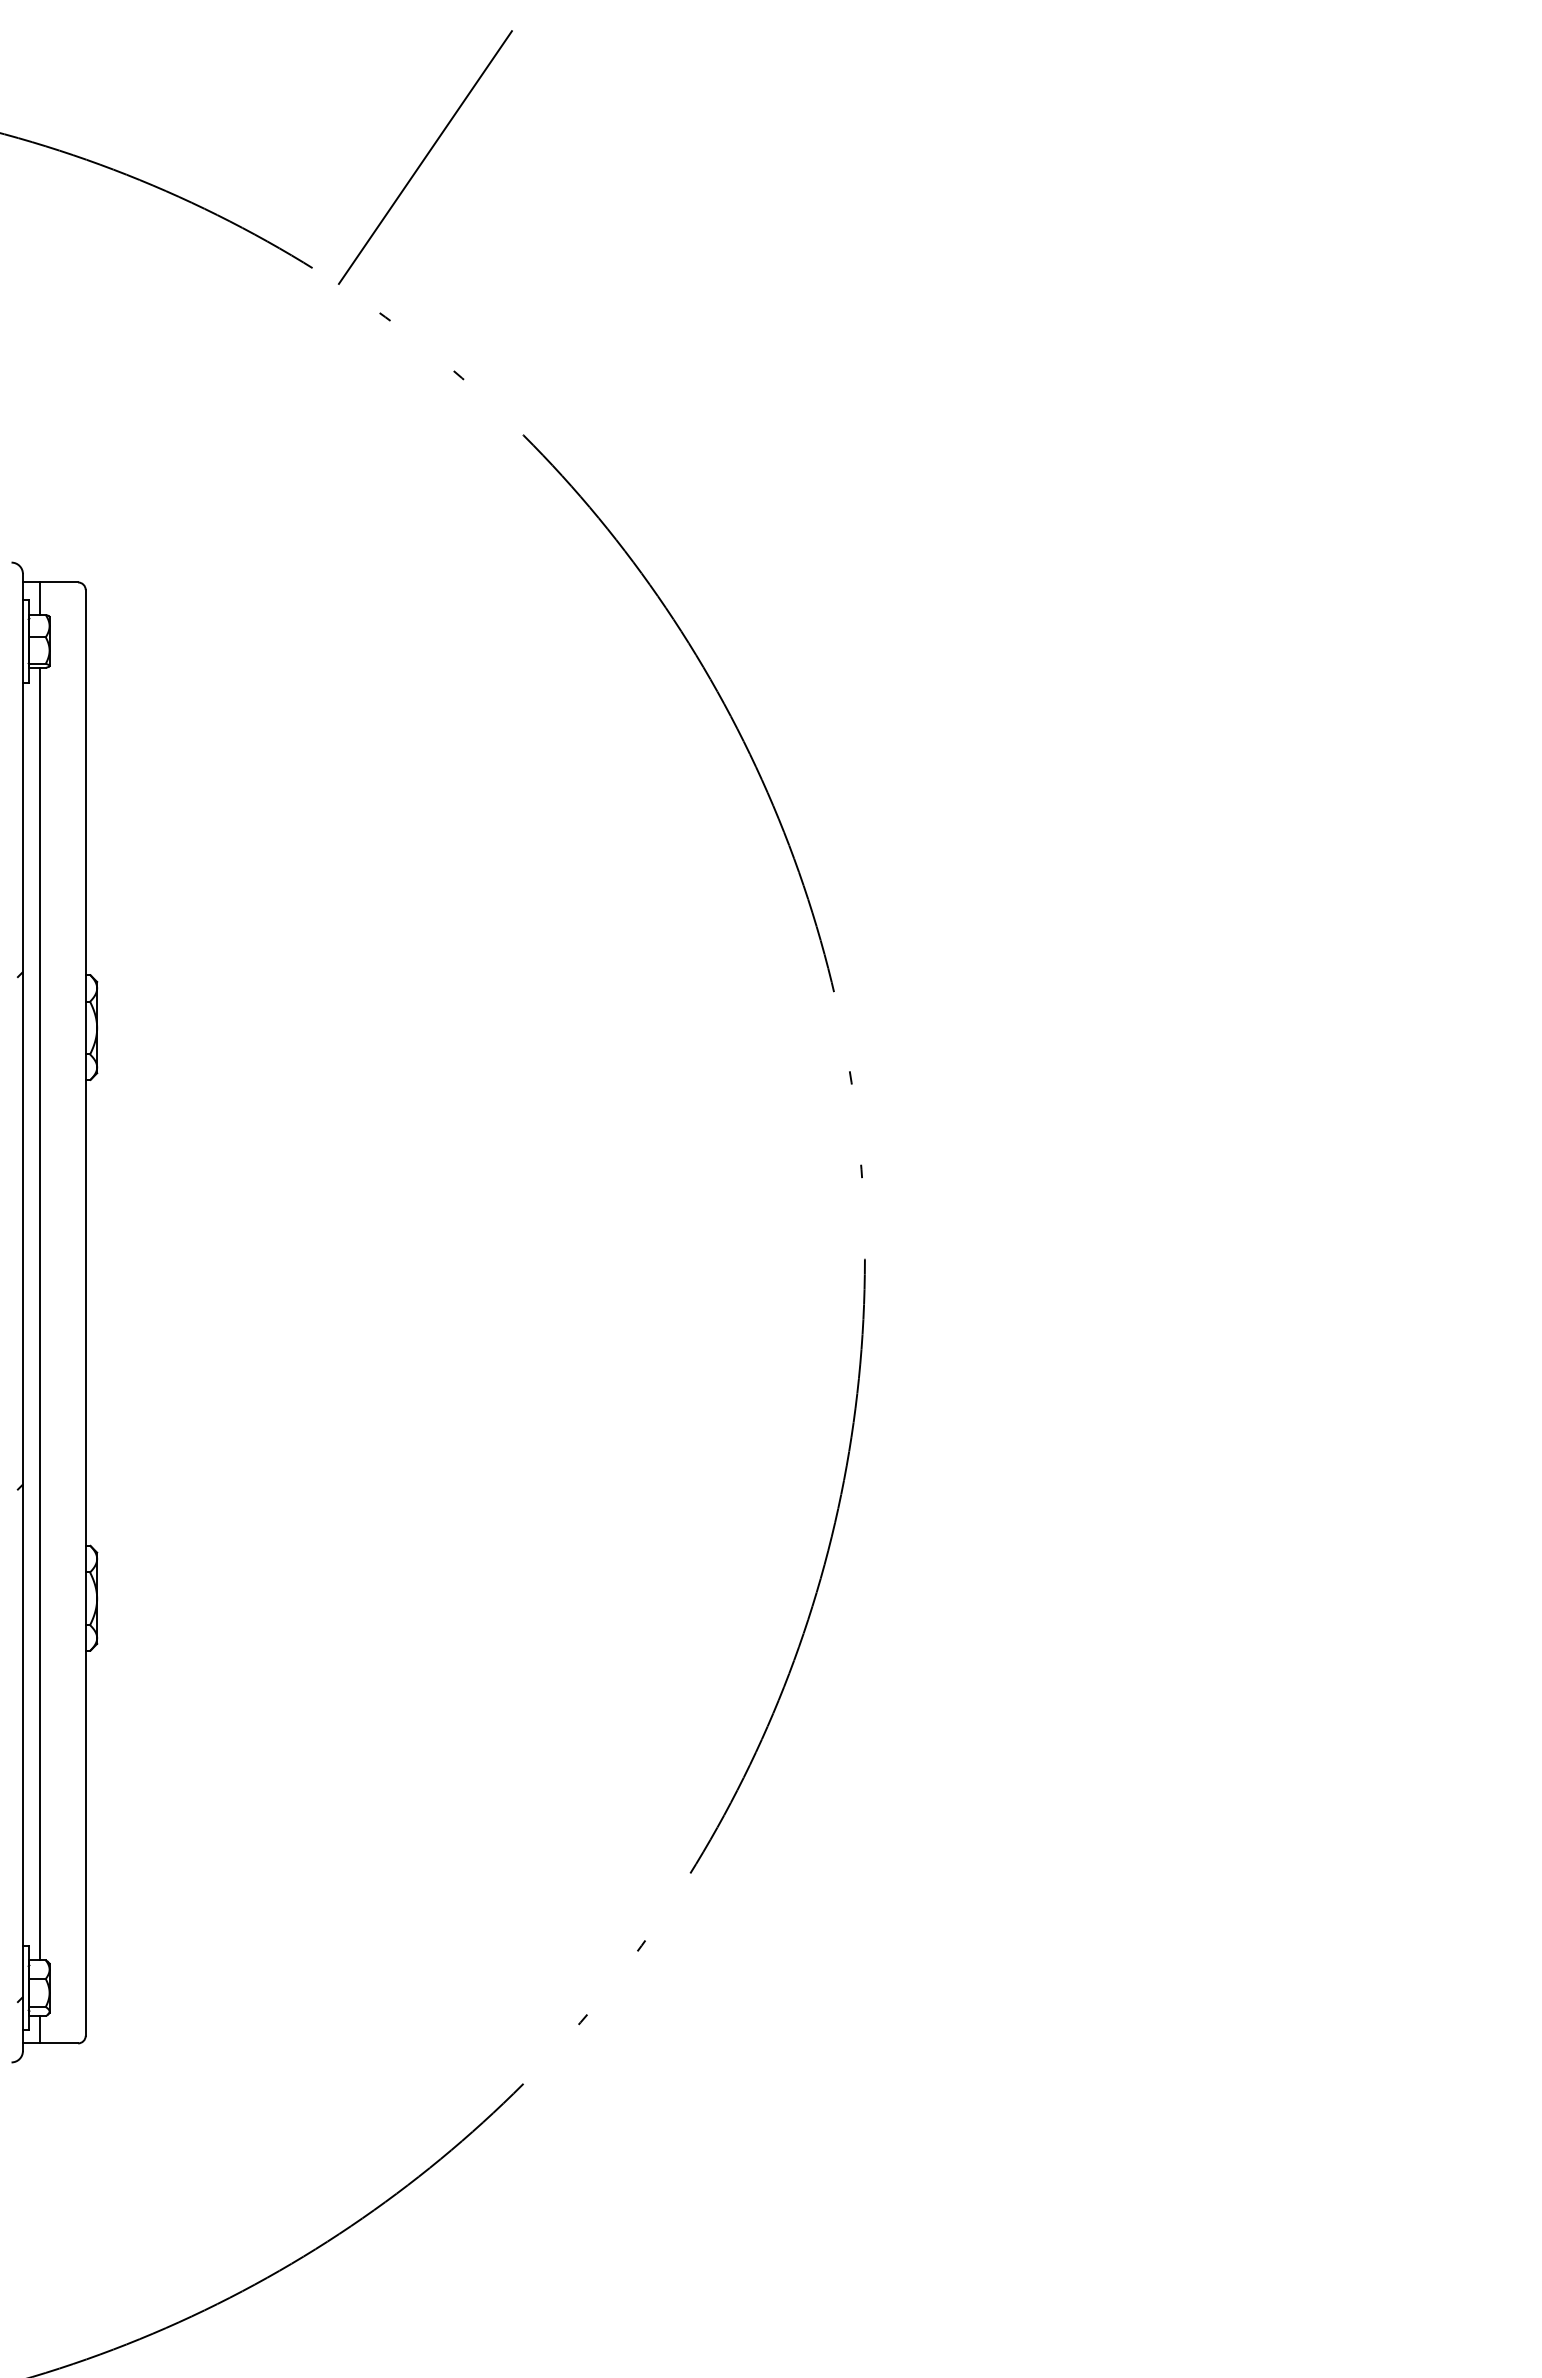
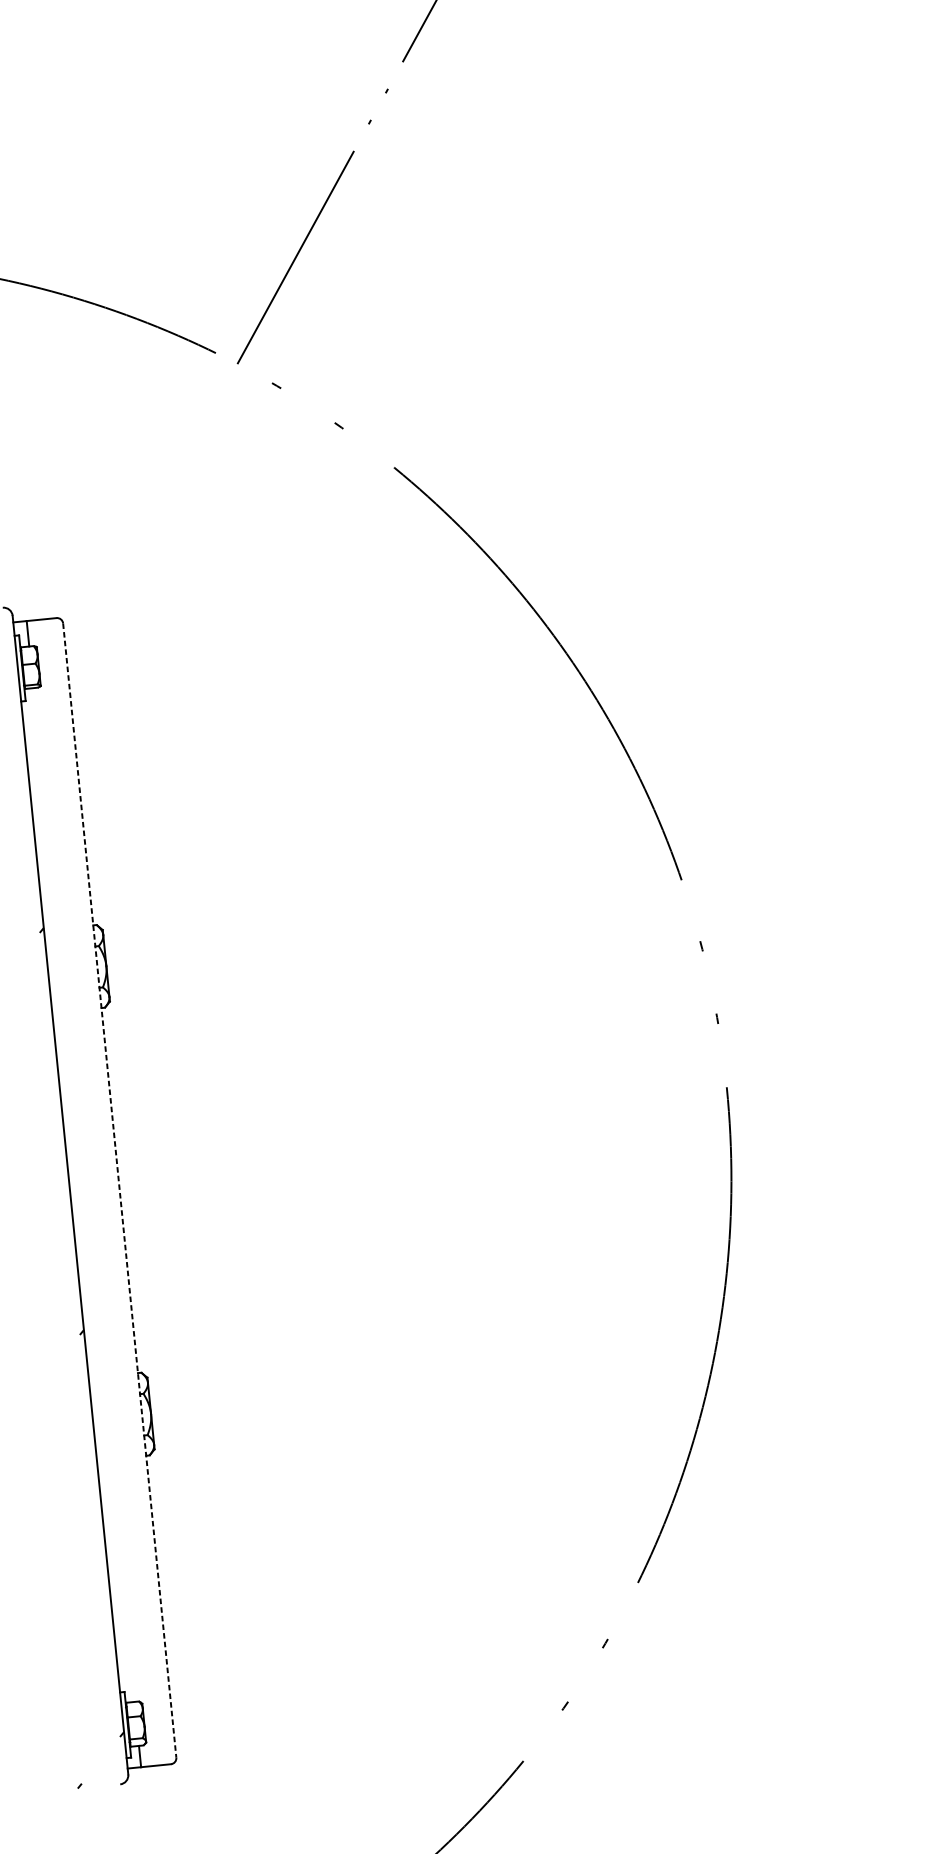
line: (85, 1312) -> (119, 1190), solid -> dashed
line: (40, 1313) -> (84, 1194), removed

